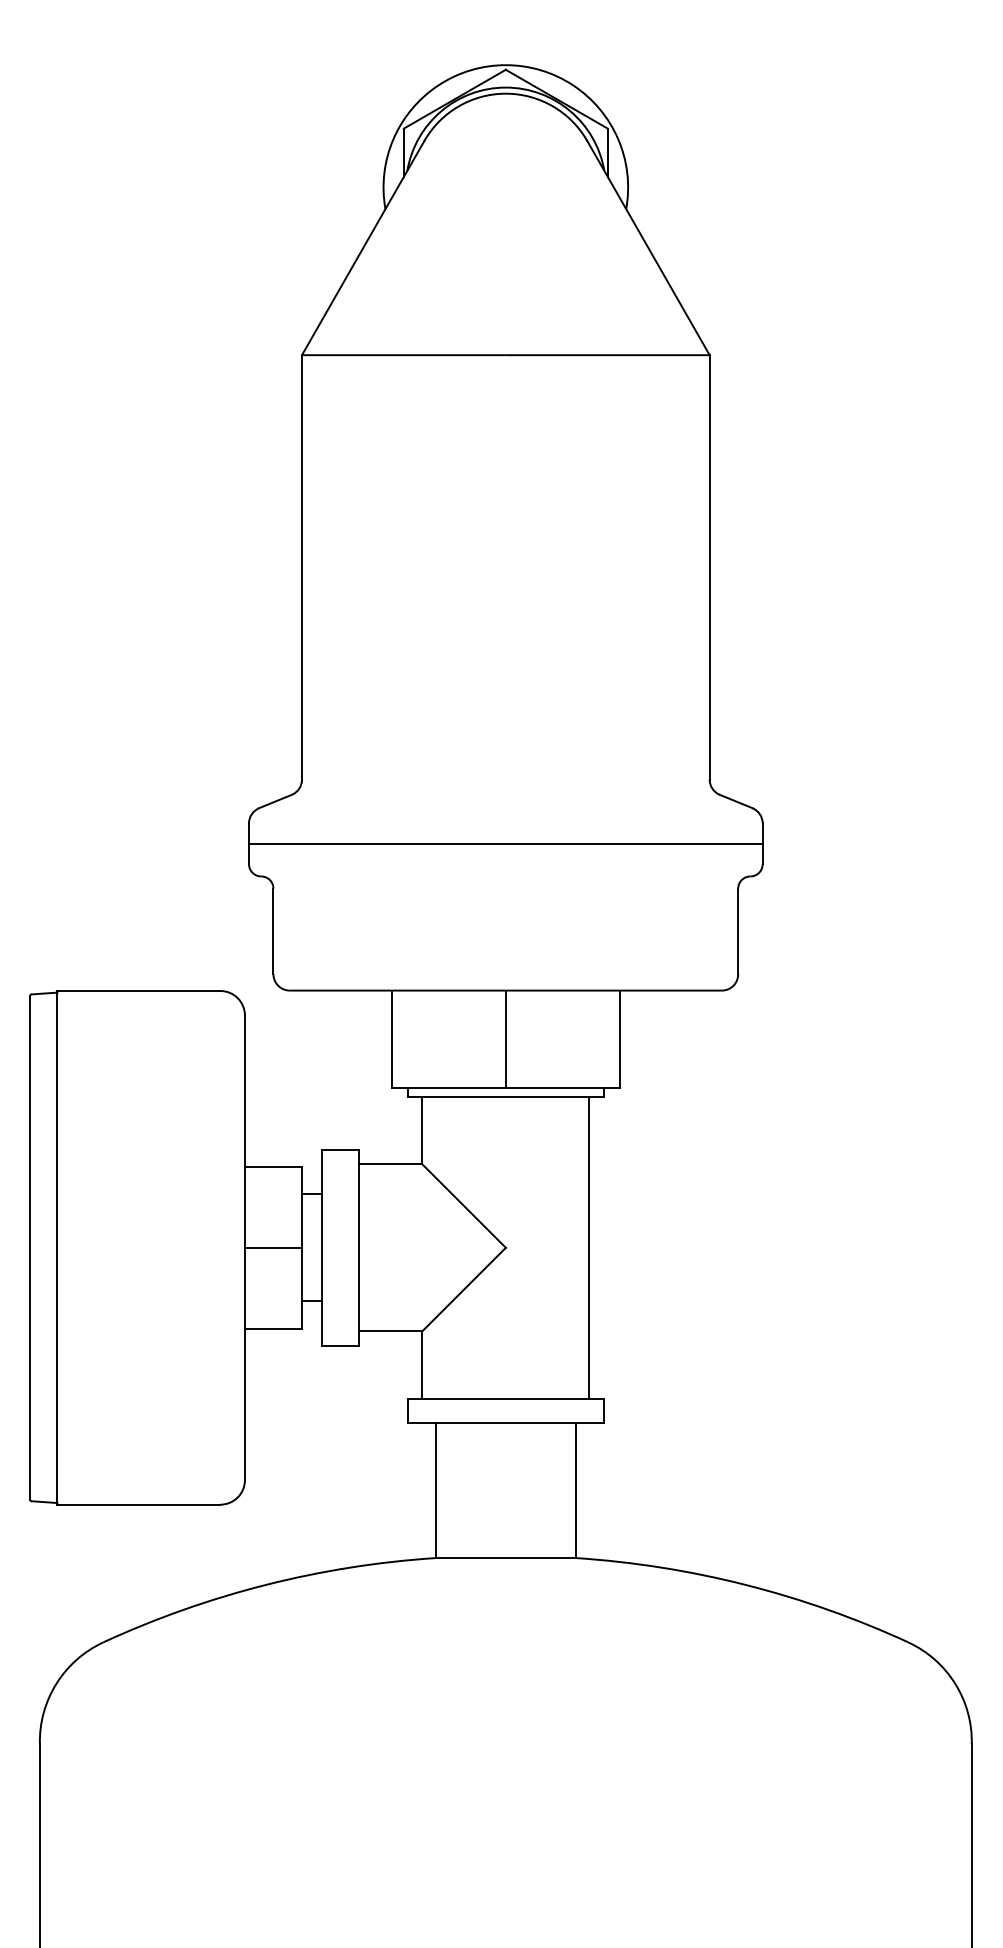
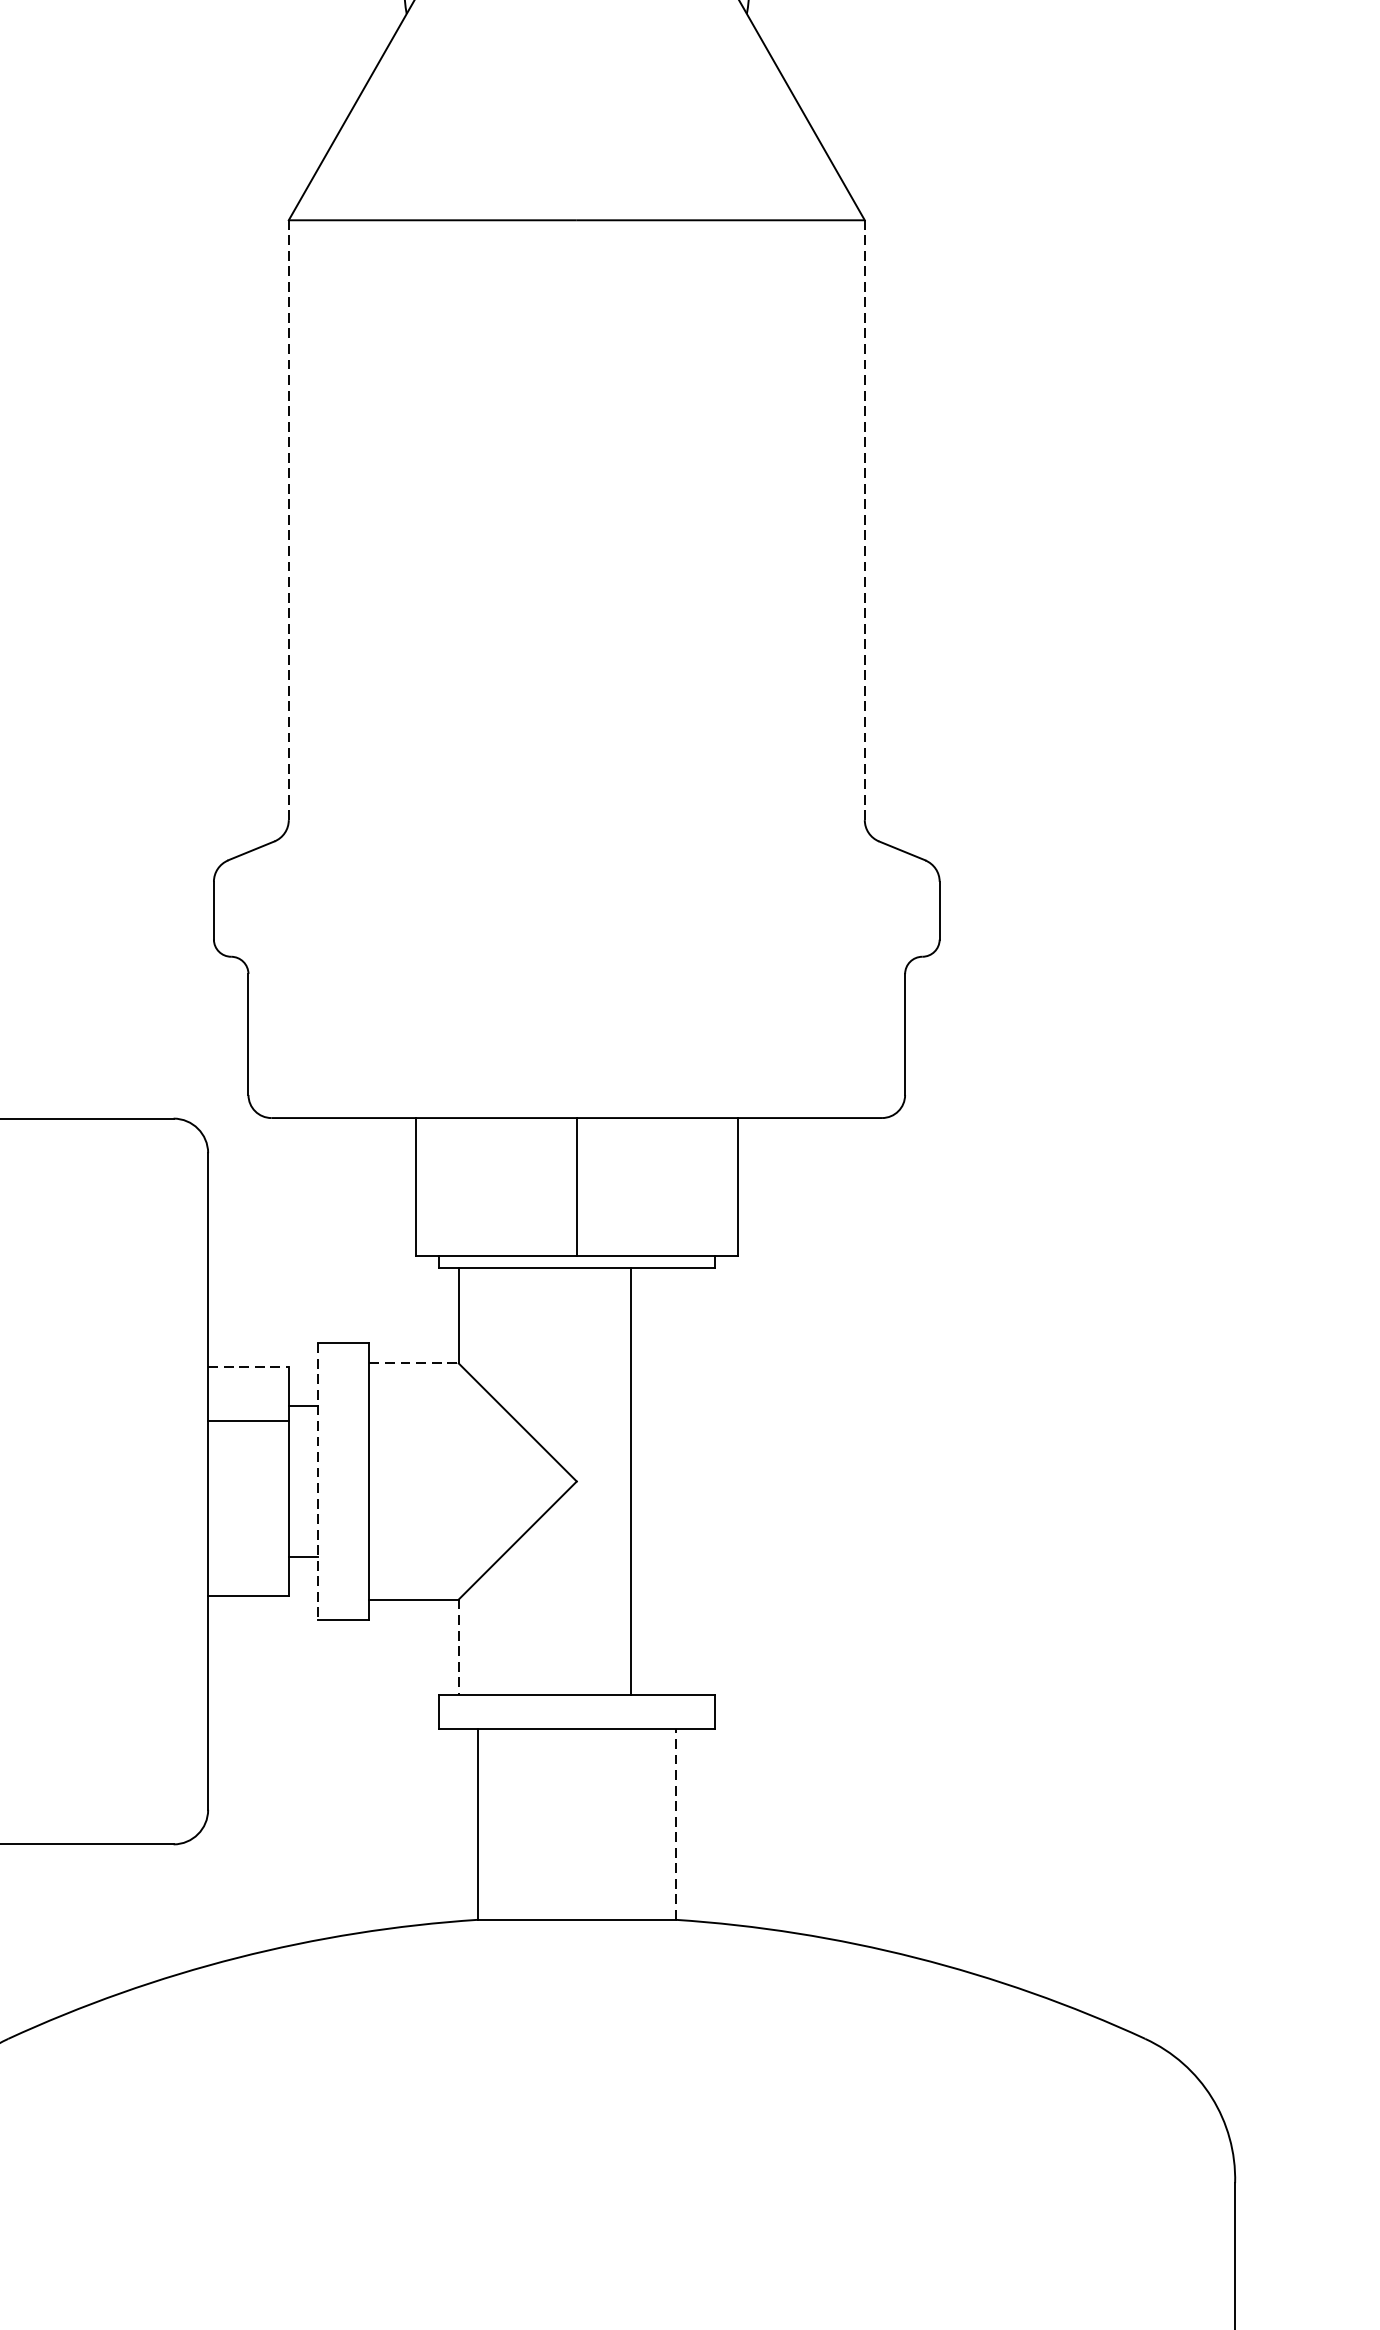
line: (302, 566) -> (289, 518), solid -> dashed
line: (709, 566) -> (864, 518), solid -> dashed
line: (505, 843) -> (576, 910), removed
line: (390, 1164) -> (413, 1363), solid -> dashed
line: (273, 1167) -> (248, 1368), solid -> dashed
line: (273, 1247) -> (248, 1420), moved
line: (322, 1247) -> (317, 1481), solid -> dashed
line: (589, 1247) -> (631, 1481), moved
line: (422, 1365) -> (459, 1647), solid -> dashed
line: (575, 1490) -> (675, 1824), solid -> dashed

